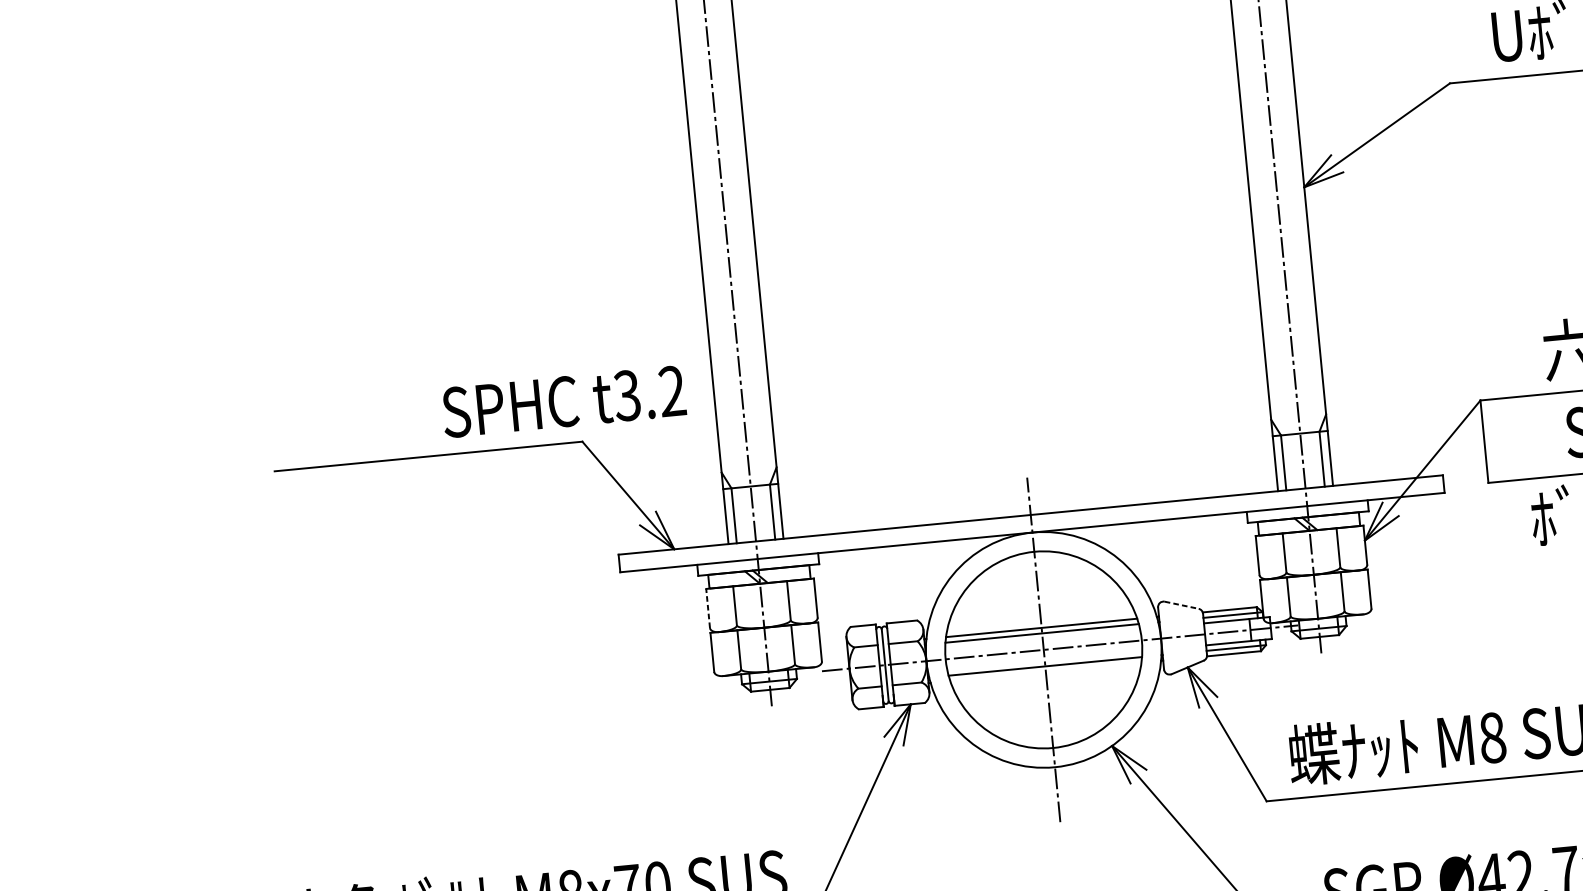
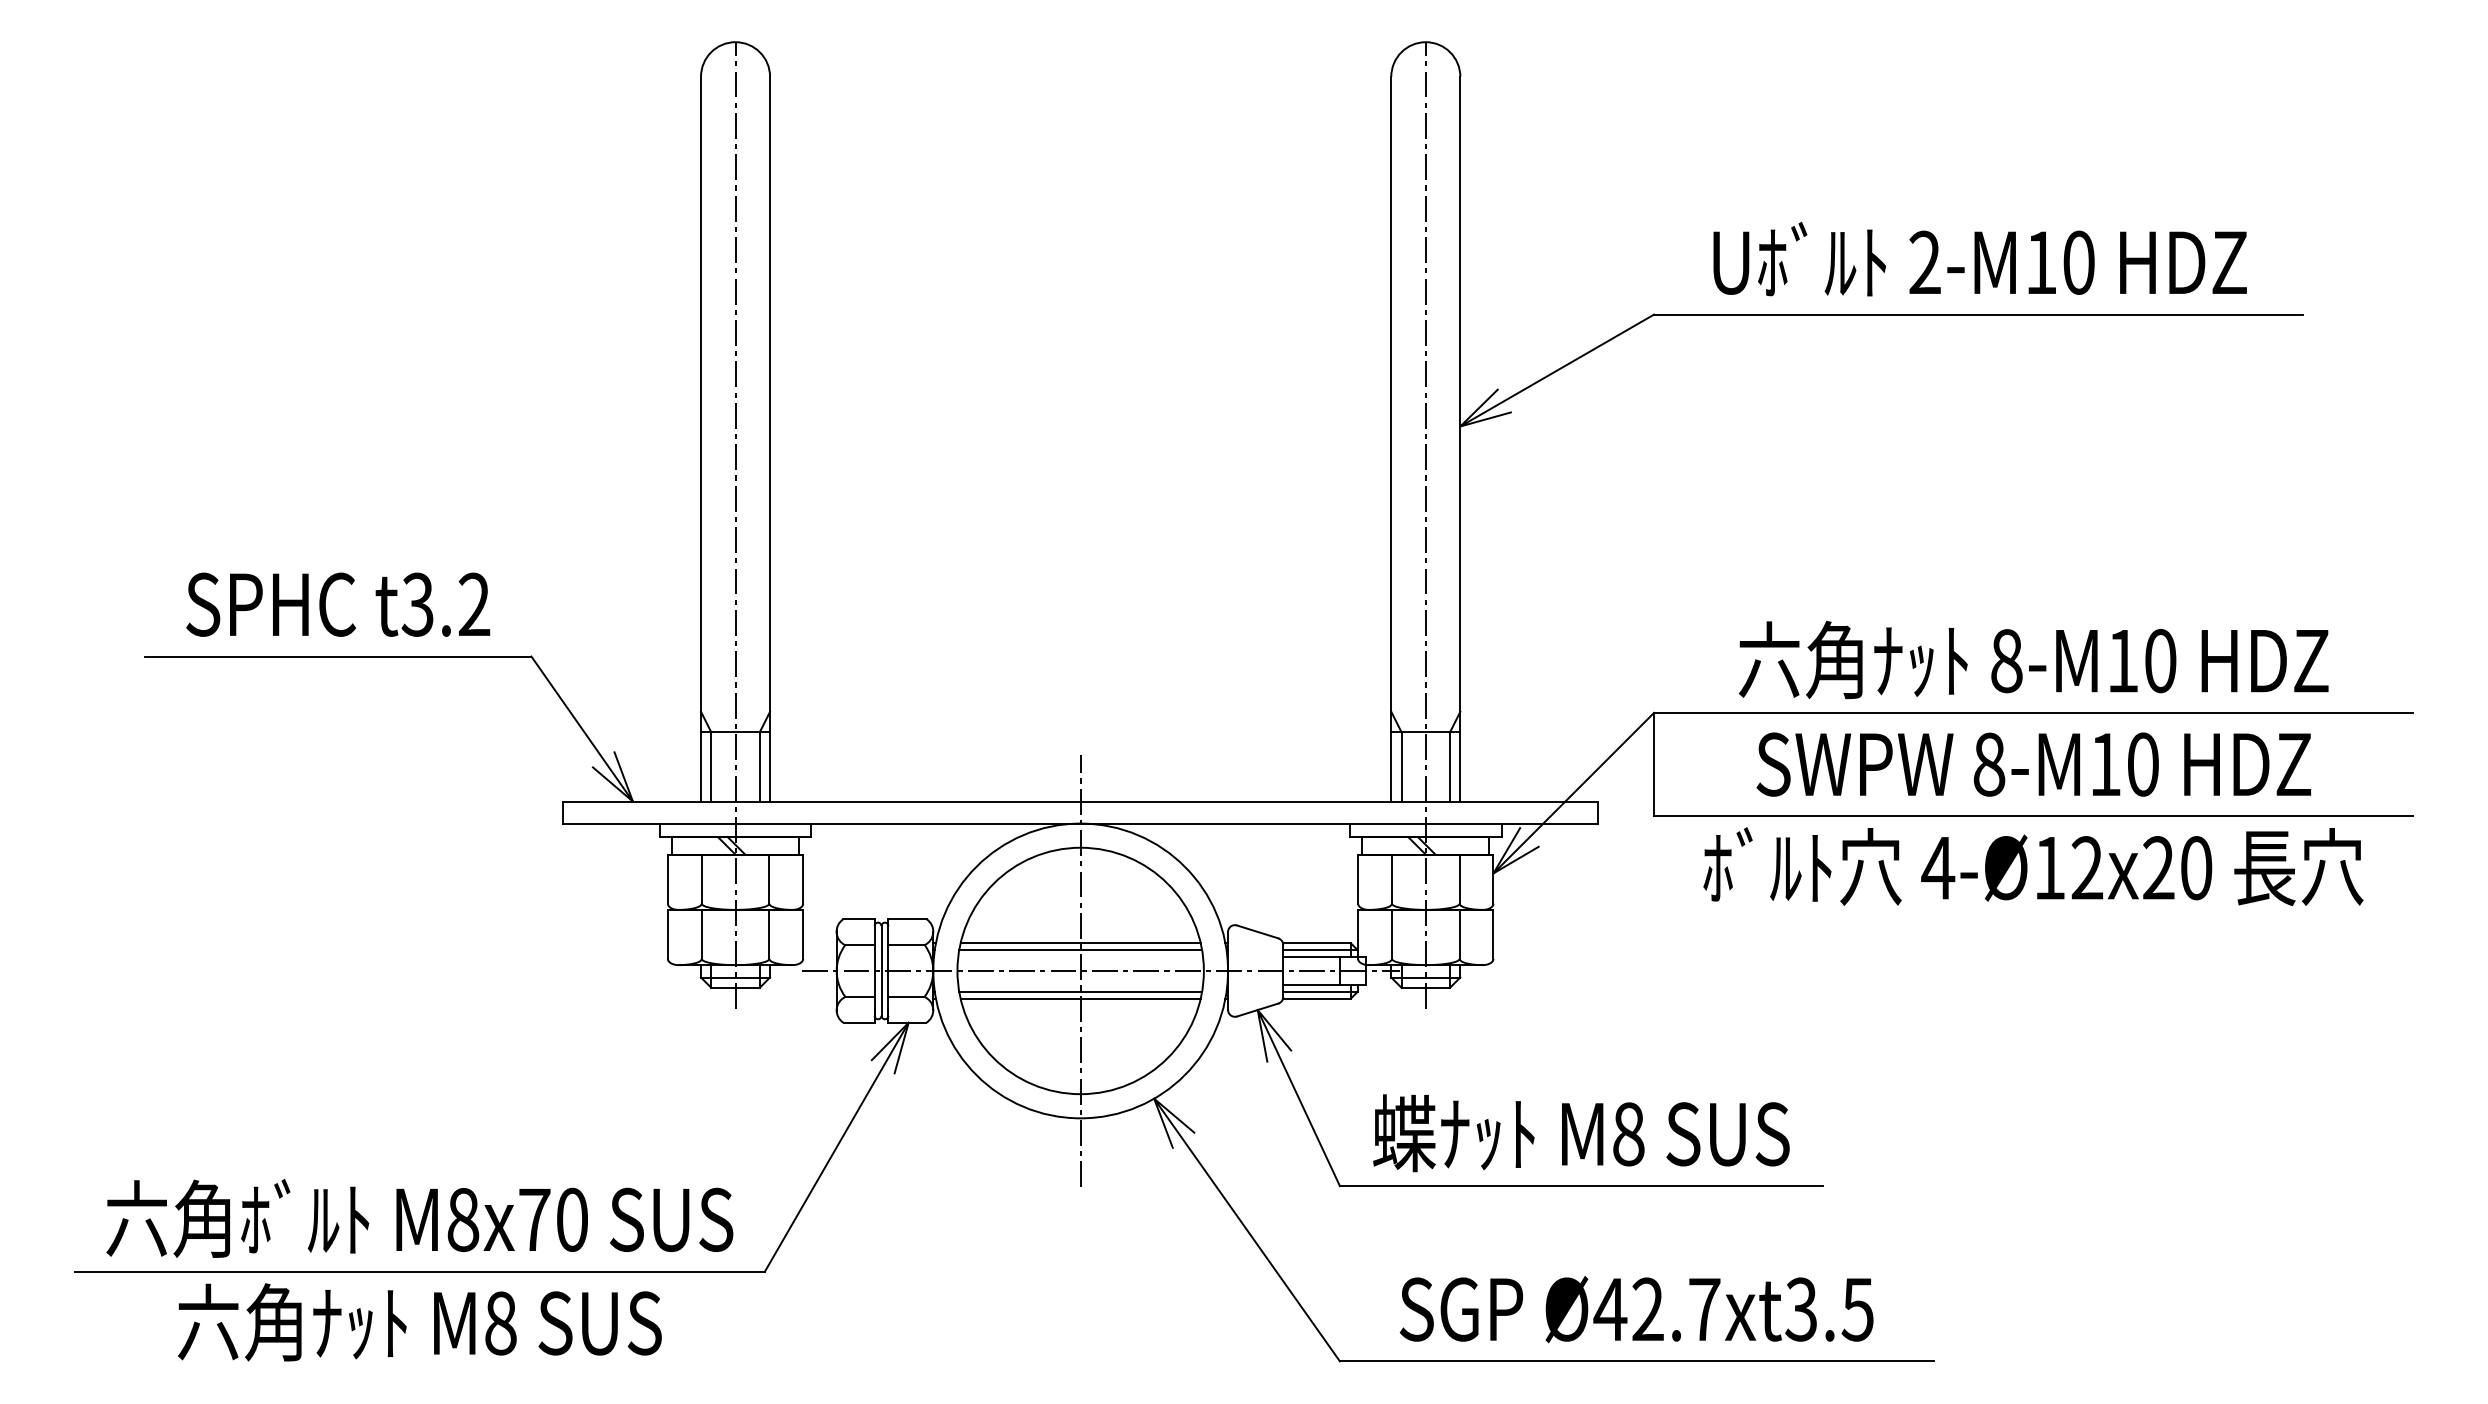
text: (564, 401) -> (338, 604), moved
line: (1181, 604) -> (1257, 931), dashed -> solid
line: (707, 608) -> (667, 879), dashed -> solid
line: (1045, 671) -> (1080, 998), added

